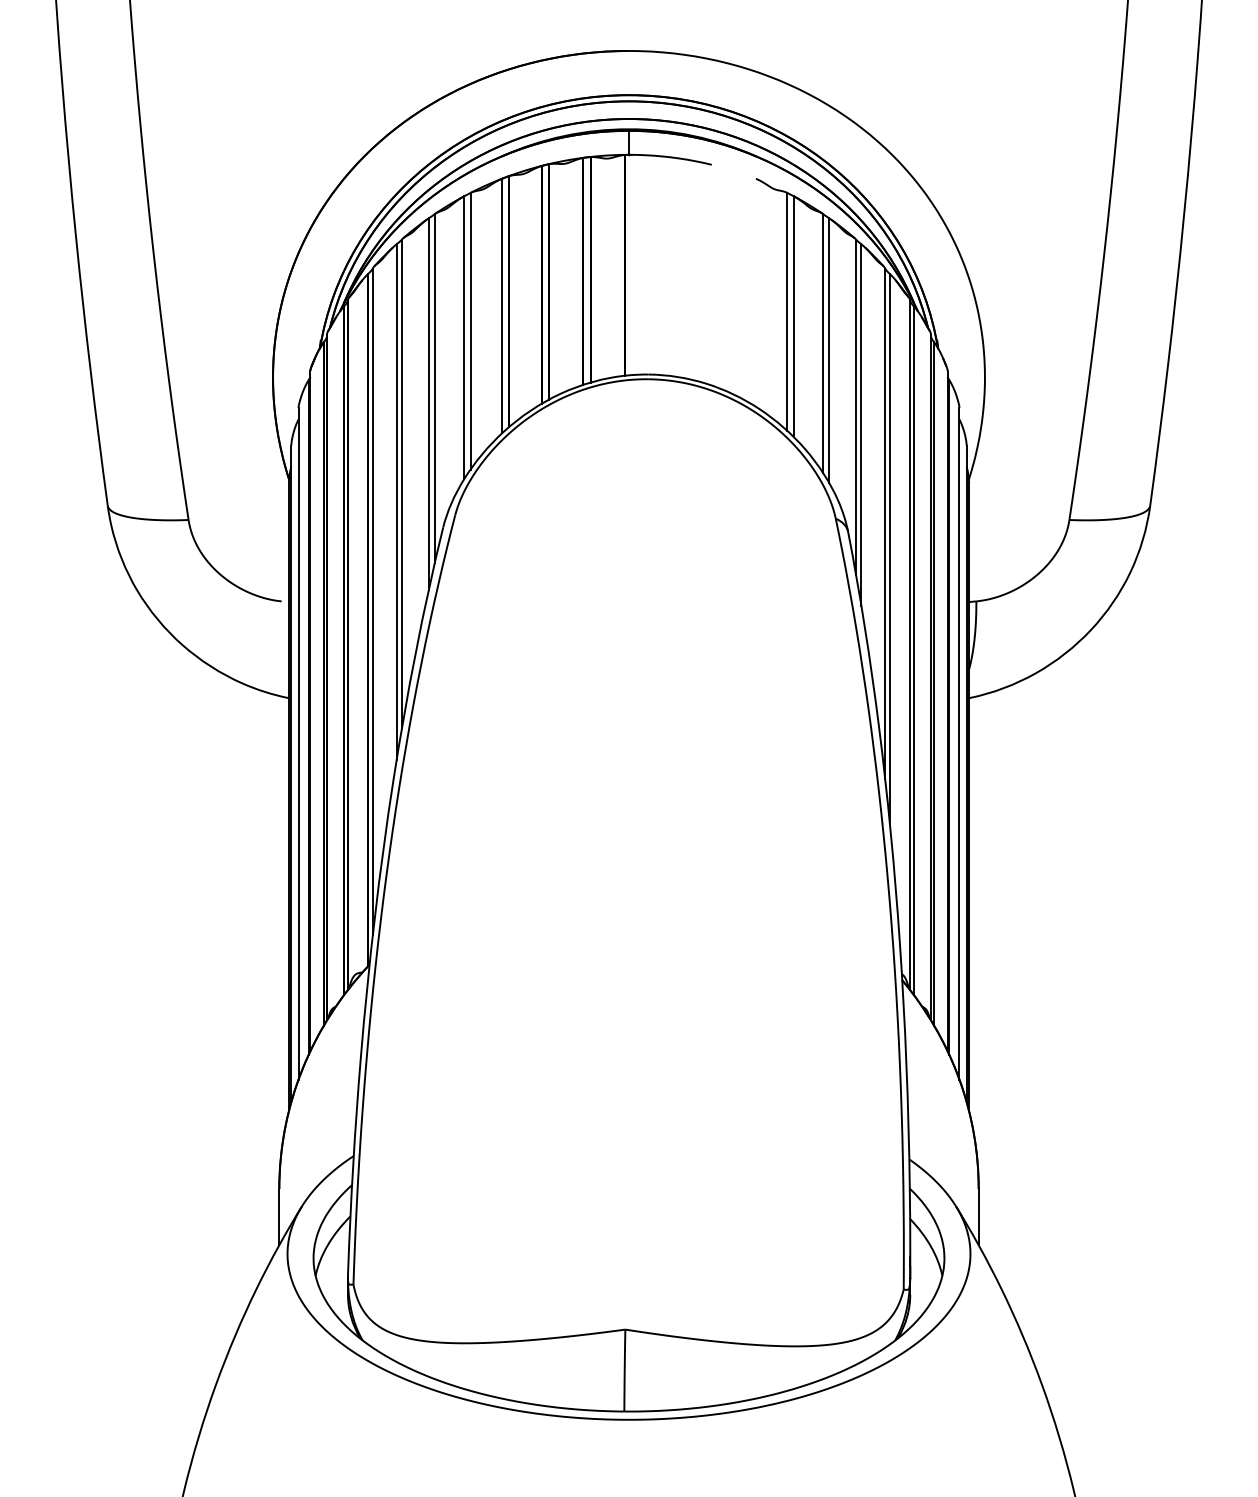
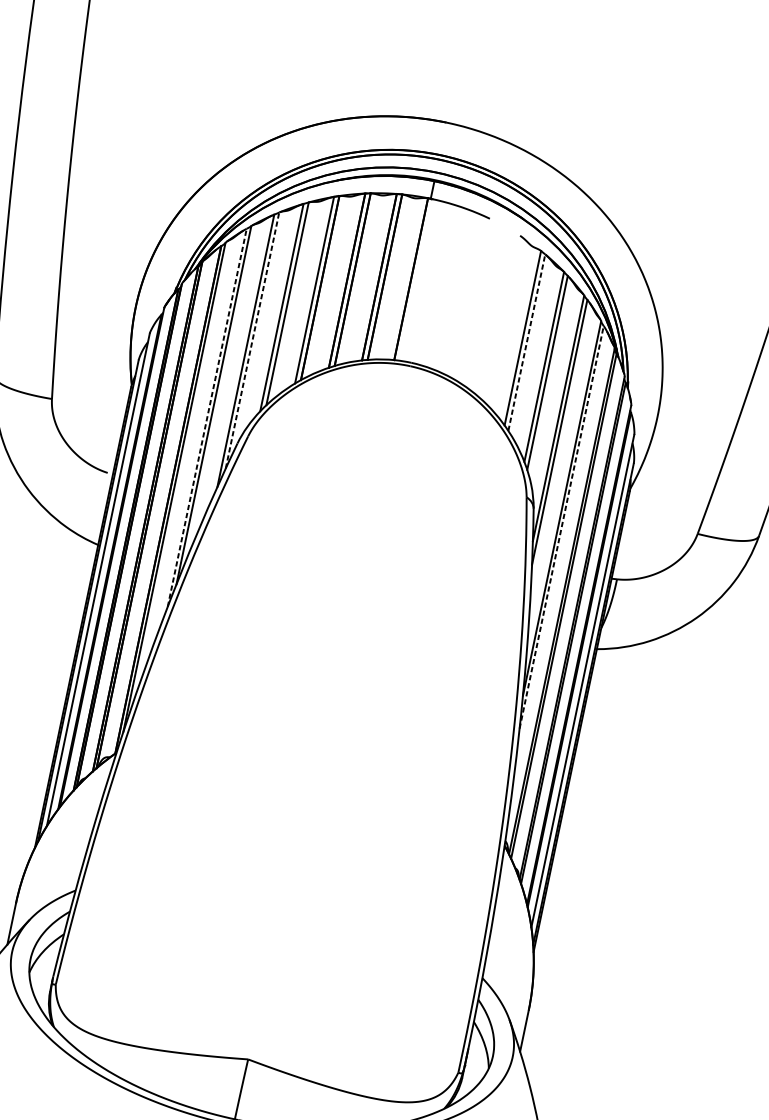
line: (793, 316) -> (526, 342), solid -> dashed
line: (434, 388) -> (252, 340), solid -> dashed
line: (396, 502) -> (207, 418), solid -> dashed
line: (889, 548) -> (561, 527), solid -> dashed

